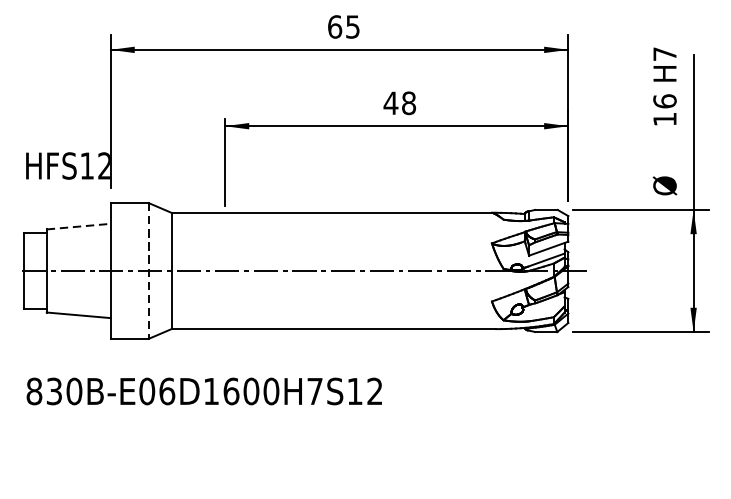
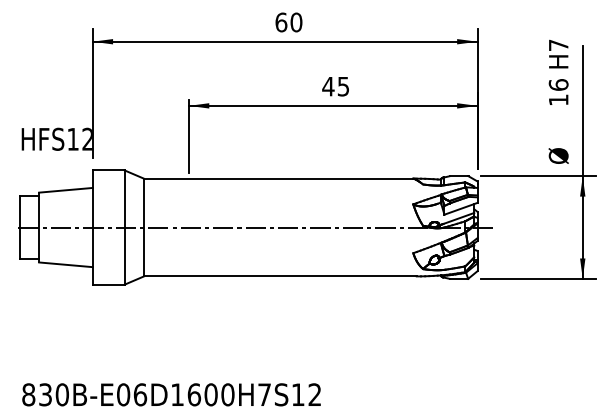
text: (353, 26) -> (296, 22), 65 -> 60
text: (408, 103) -> (343, 86), 48 -> 45
line: (78, 226) -> (65, 190), dashed -> solid
line: (148, 272) -> (124, 228), dashed -> solid
text: (204, 391) -> (171, 394), moved

